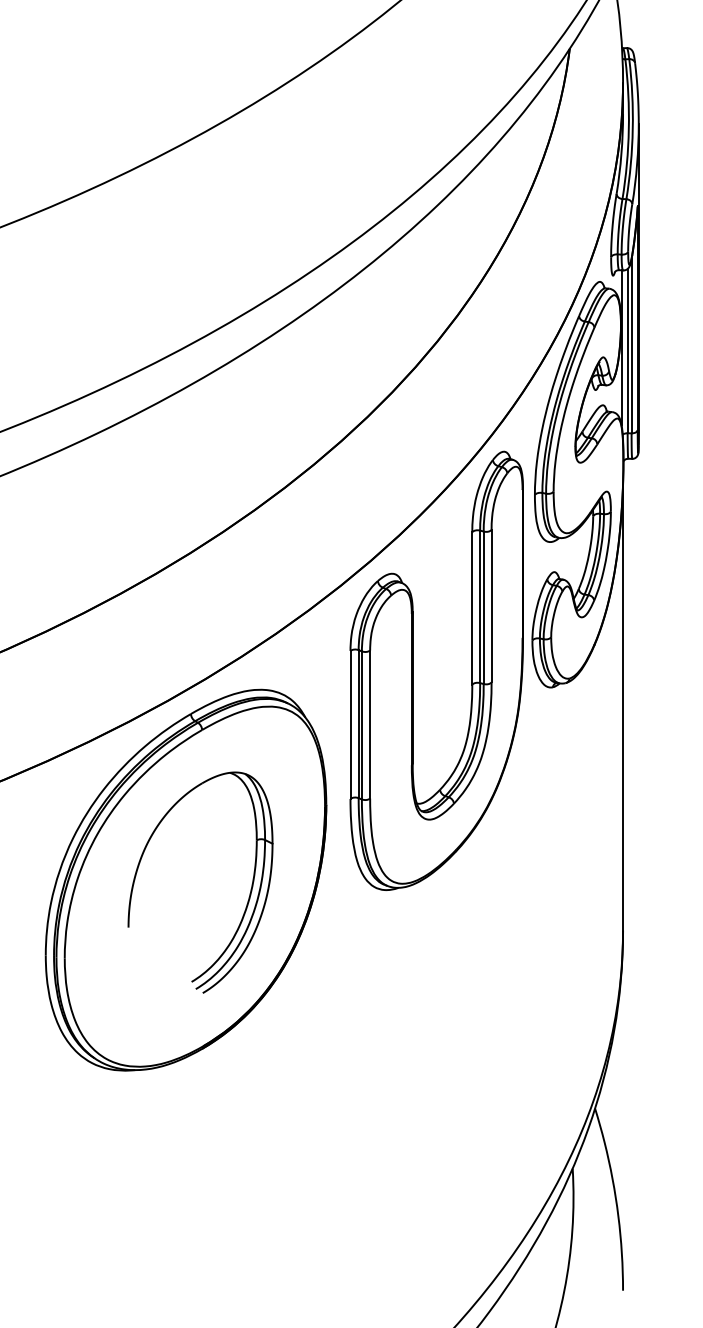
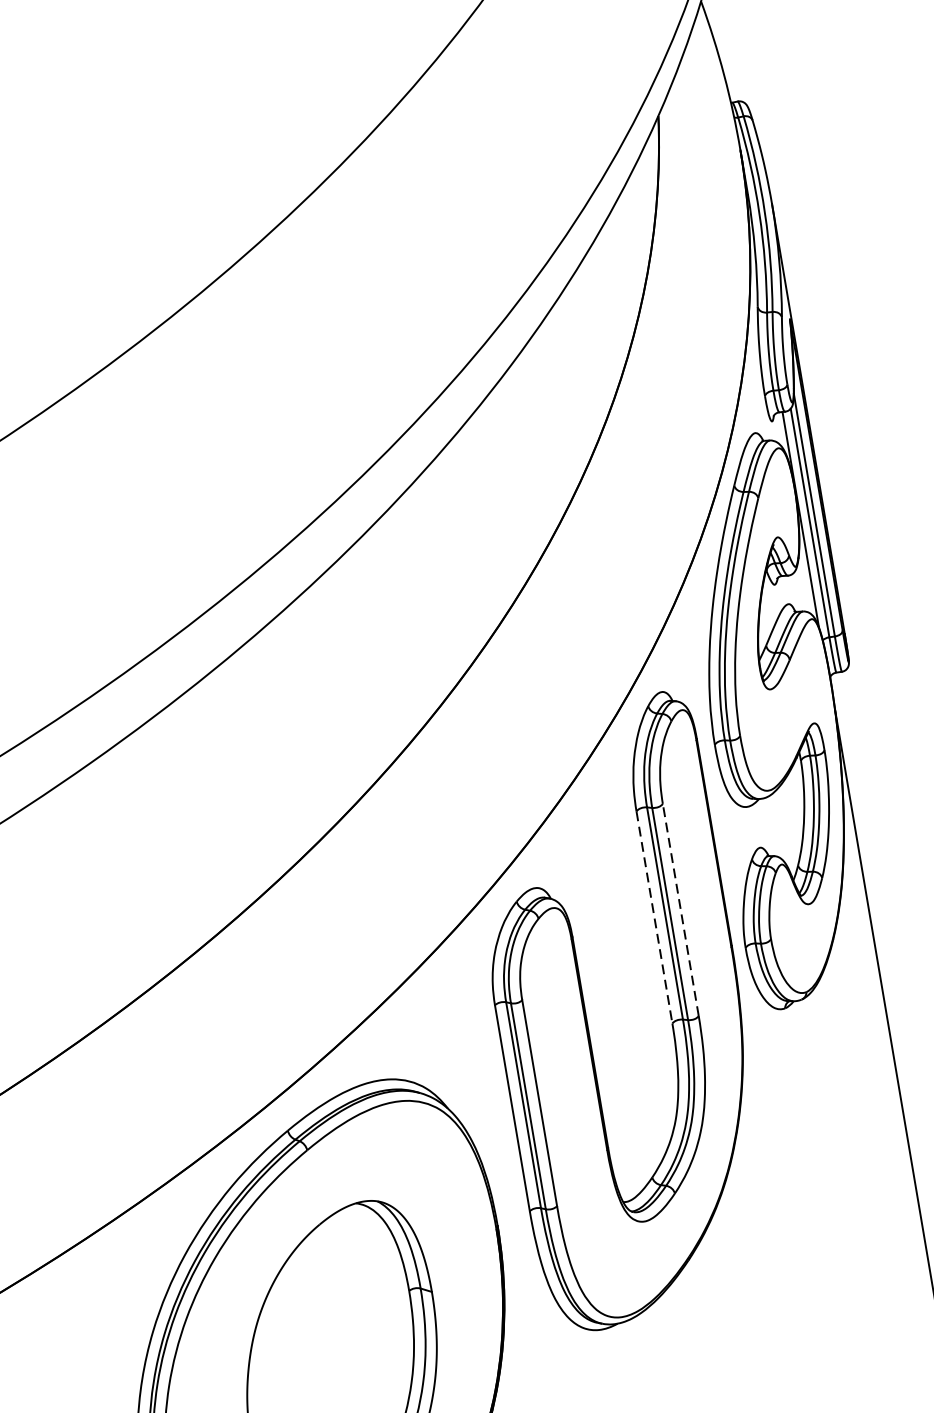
line: (491, 605) -> (680, 908), solid -> dashed
line: (472, 608) -> (654, 917), solid -> dashed

